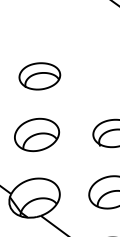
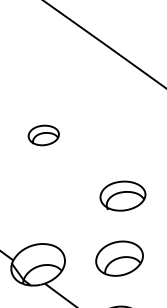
part: (39, 76) -> (43, 135), size x0.7
part: (36, 134) -> (40, 197), removed

